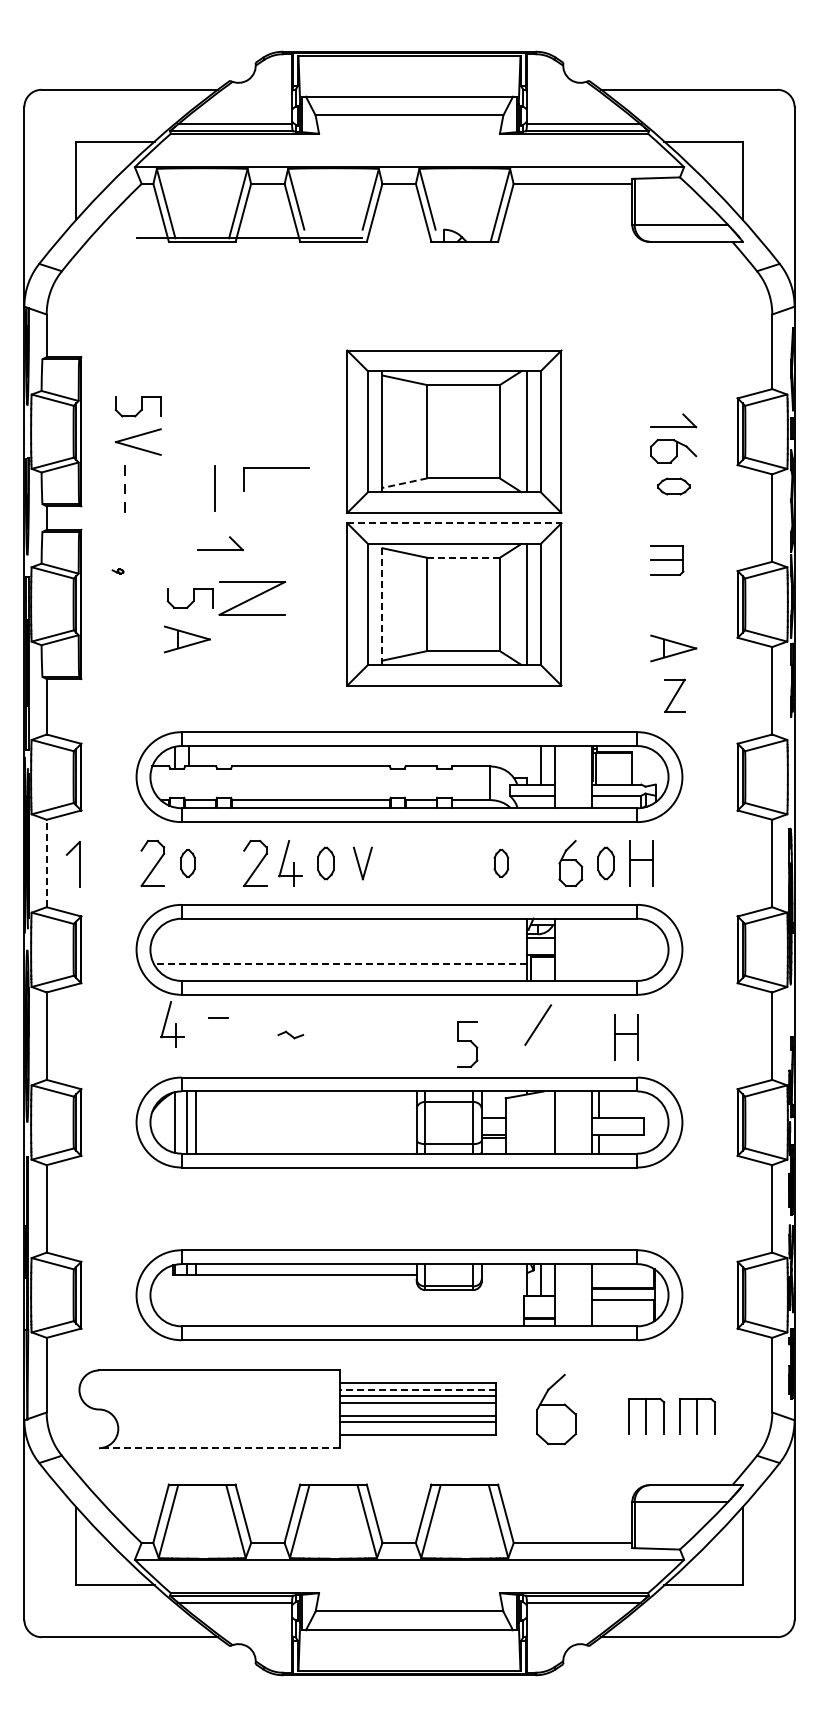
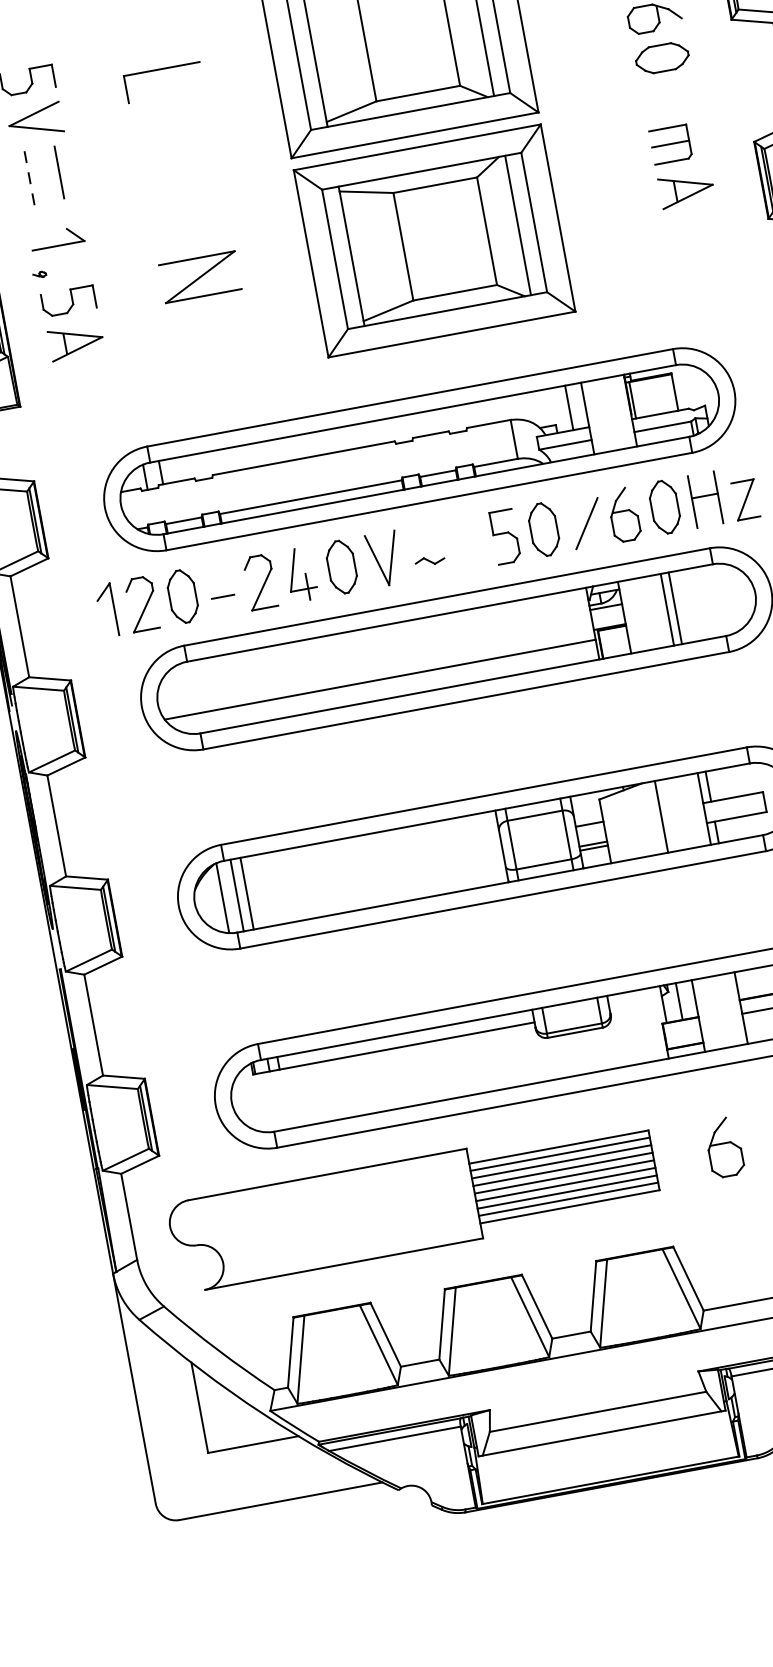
part: (276, 468) -> (162, 69), moved
line: (404, 483) -> (351, 112), dashed -> solid
part: (673, 486) -> (662, 58), size x1.43
line: (214, 488) -> (58, 172), moved
line: (454, 523) -> (417, 147), dashed -> solid
part: (220, 543) -> (57, 238), moved
line: (464, 557) -> (436, 184), dashed -> solid
part: (189, 598) -> (67, 301), moved
line: (382, 603) -> (351, 255), dashed -> solid
part: (187, 639) -> (76, 341), moved
part: (673, 648) -> (686, 189), moved
part: (674, 695) -> (745, 499), moved
line: (46, 863) -> (19, 626), dashed -> solid
part: (187, 863) -> (182, 596), size x1.67
part: (325, 863) -> (341, 567), size x1.43
part: (362, 863) -> (384, 559), size x1.43
part: (501, 863) -> (544, 529), size x1.67
part: (605, 863) -> (664, 507), size x1.43
part: (79, 864) -> (114, 609), moved
line: (592, 949) -> (667, 609), added
line: (599, 949) -> (675, 607), added
line: (340, 963) -> (380, 679), dashed -> solid
line: (218, 1017) -> (222, 596), moved
part: (172, 1024) -> (199, 785), removed
line: (538, 1024) -> (587, 522), moved
part: (290, 1034) -> (429, 560), moved
part: (626, 1037) -> (725, 703), removed
part: (467, 1044) -> (505, 536), moved
line: (417, 1389) -> (559, 1154), dashed -> solid
line: (417, 1409) -> (564, 1177), added
part: (556, 1409) -> (724, 1147), size x0.71
line: (417, 1428) -> (568, 1199), added
line: (219, 1448) -> (344, 1264), dashed -> solid

